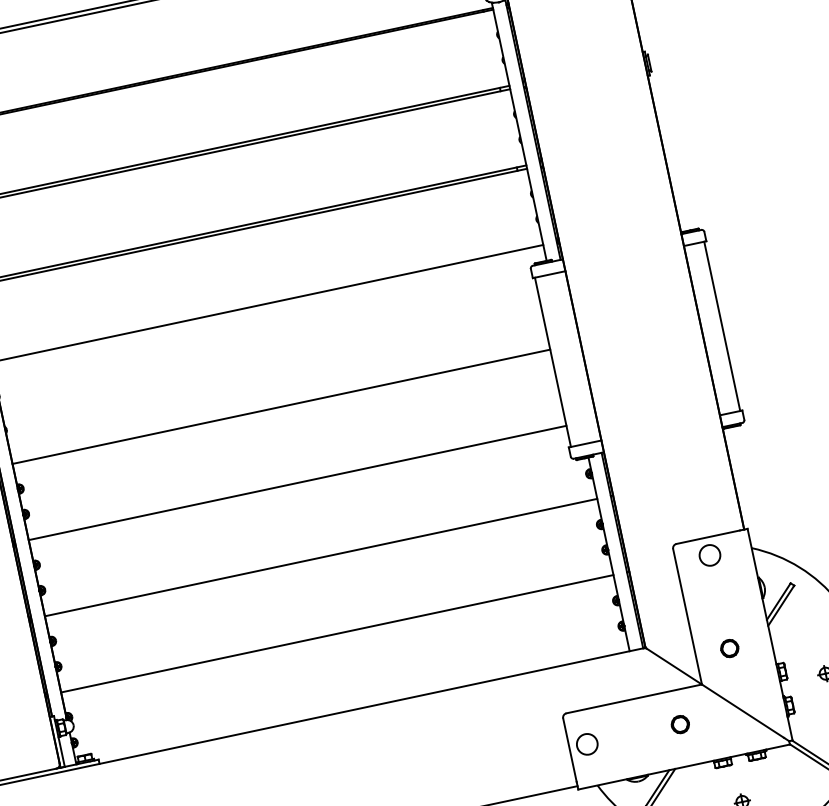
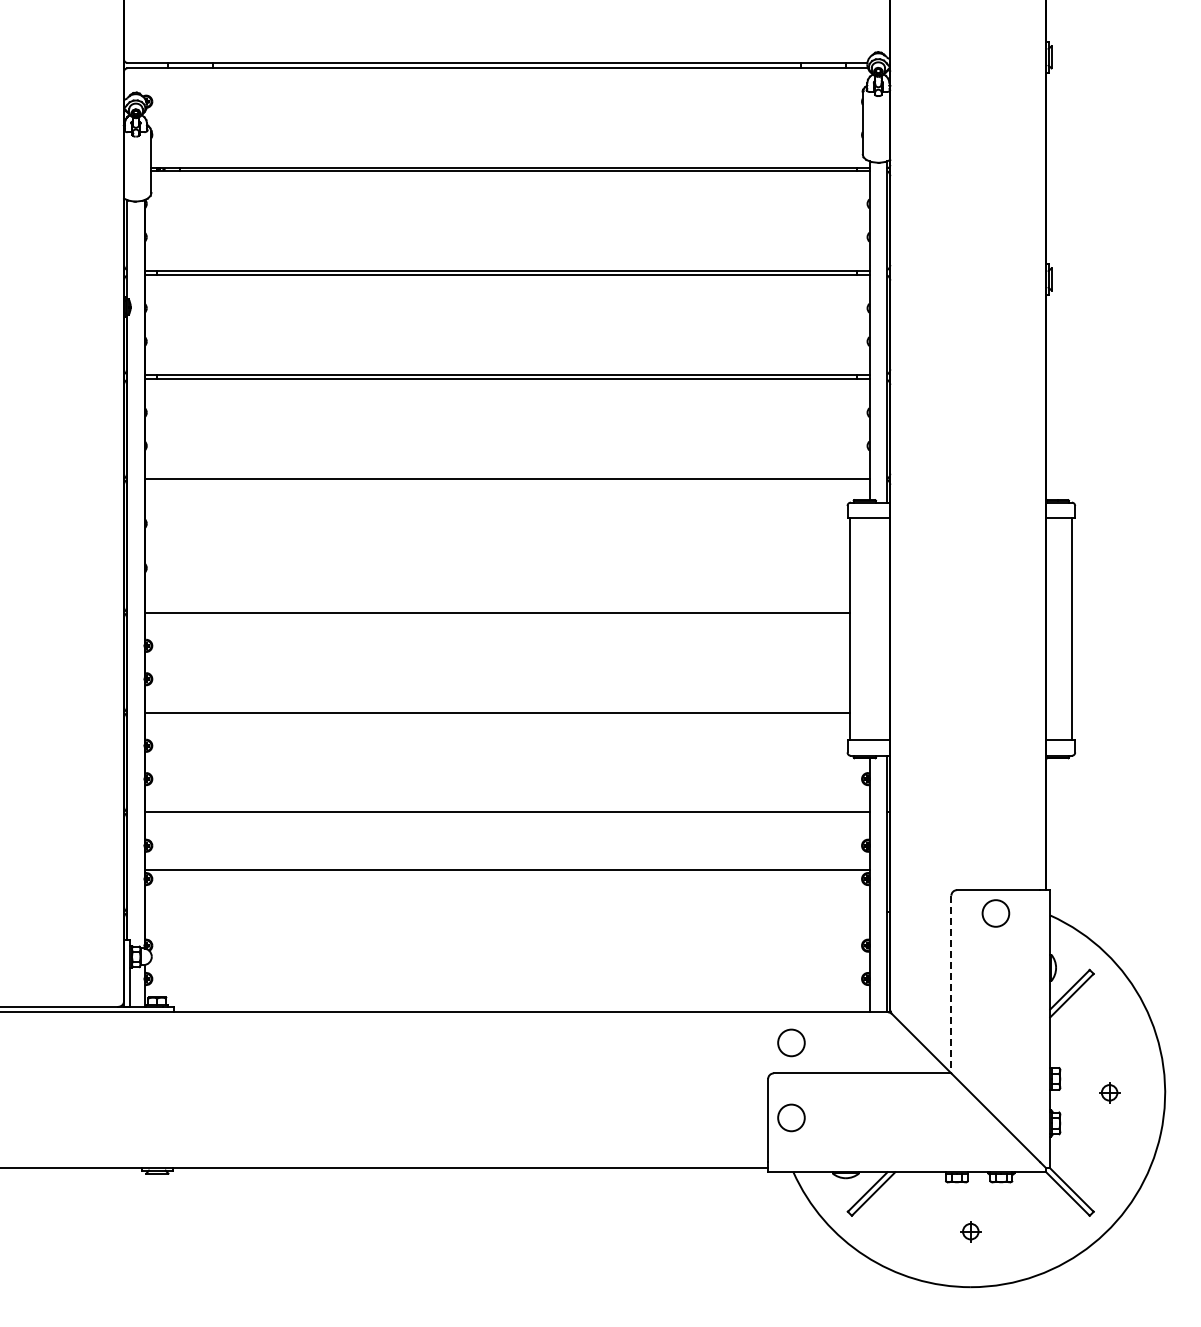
line: (687, 616) -> (951, 984), solid -> dashed
line: (336, 633) -> (506, 870), moved
part: (729, 648) -> (995, 1035), removed
circle: (575, 686) -> (791, 1042), added
circle: (680, 724) -> (913, 1117), removed

